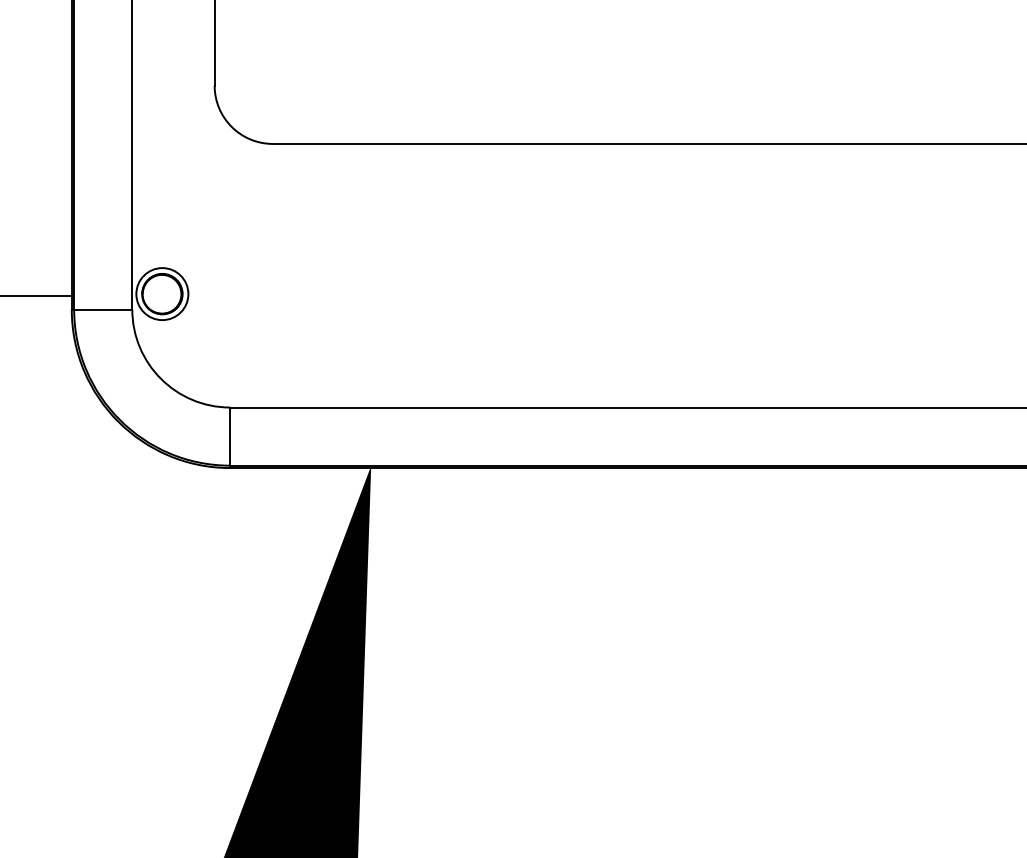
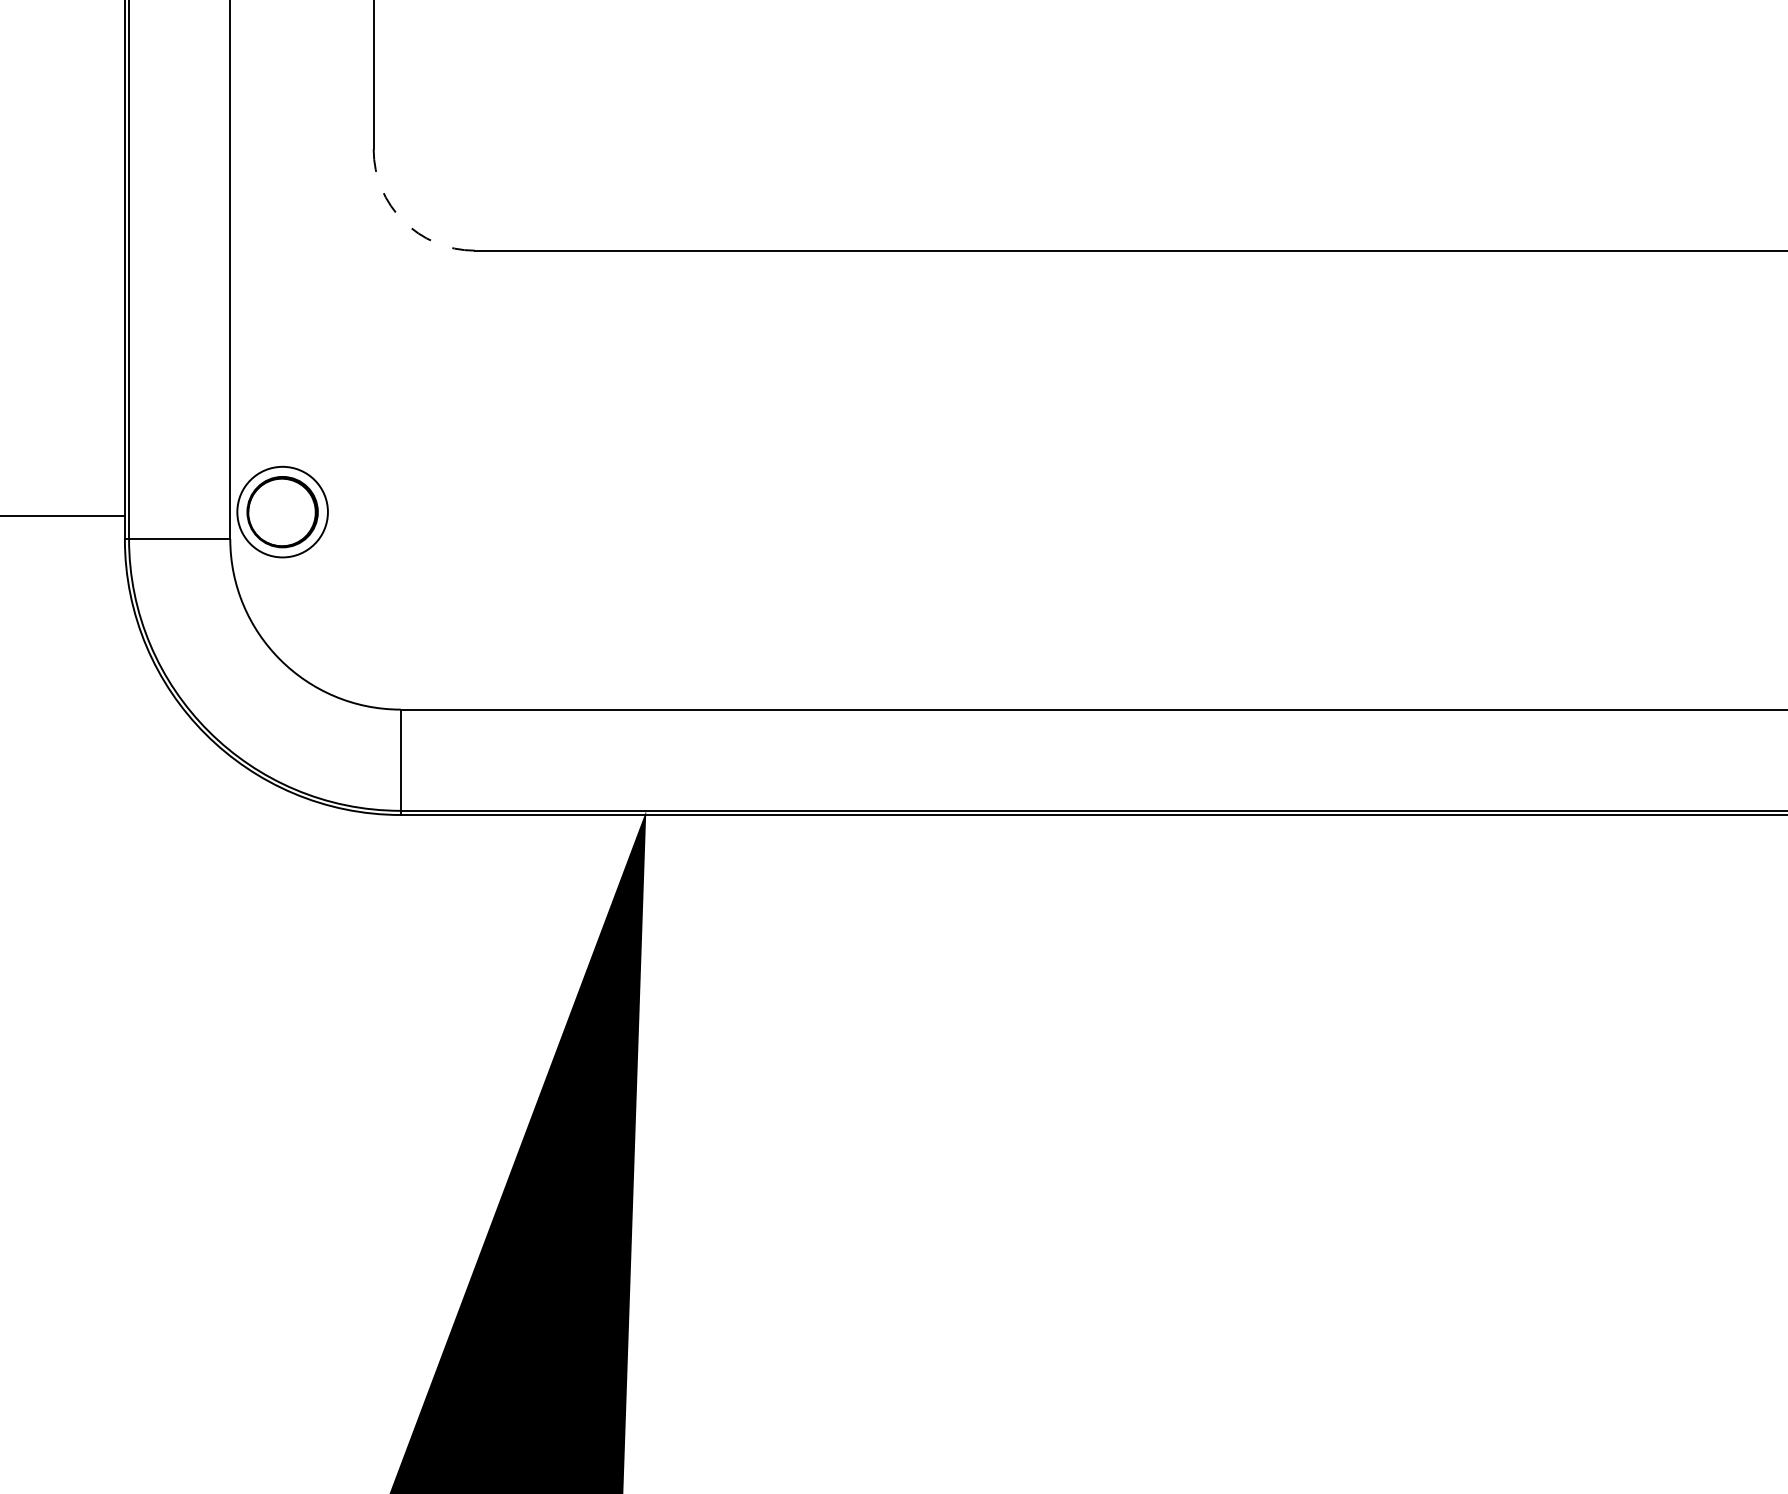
arc: (231, 126) -> (402, 220), solid -> dashed

